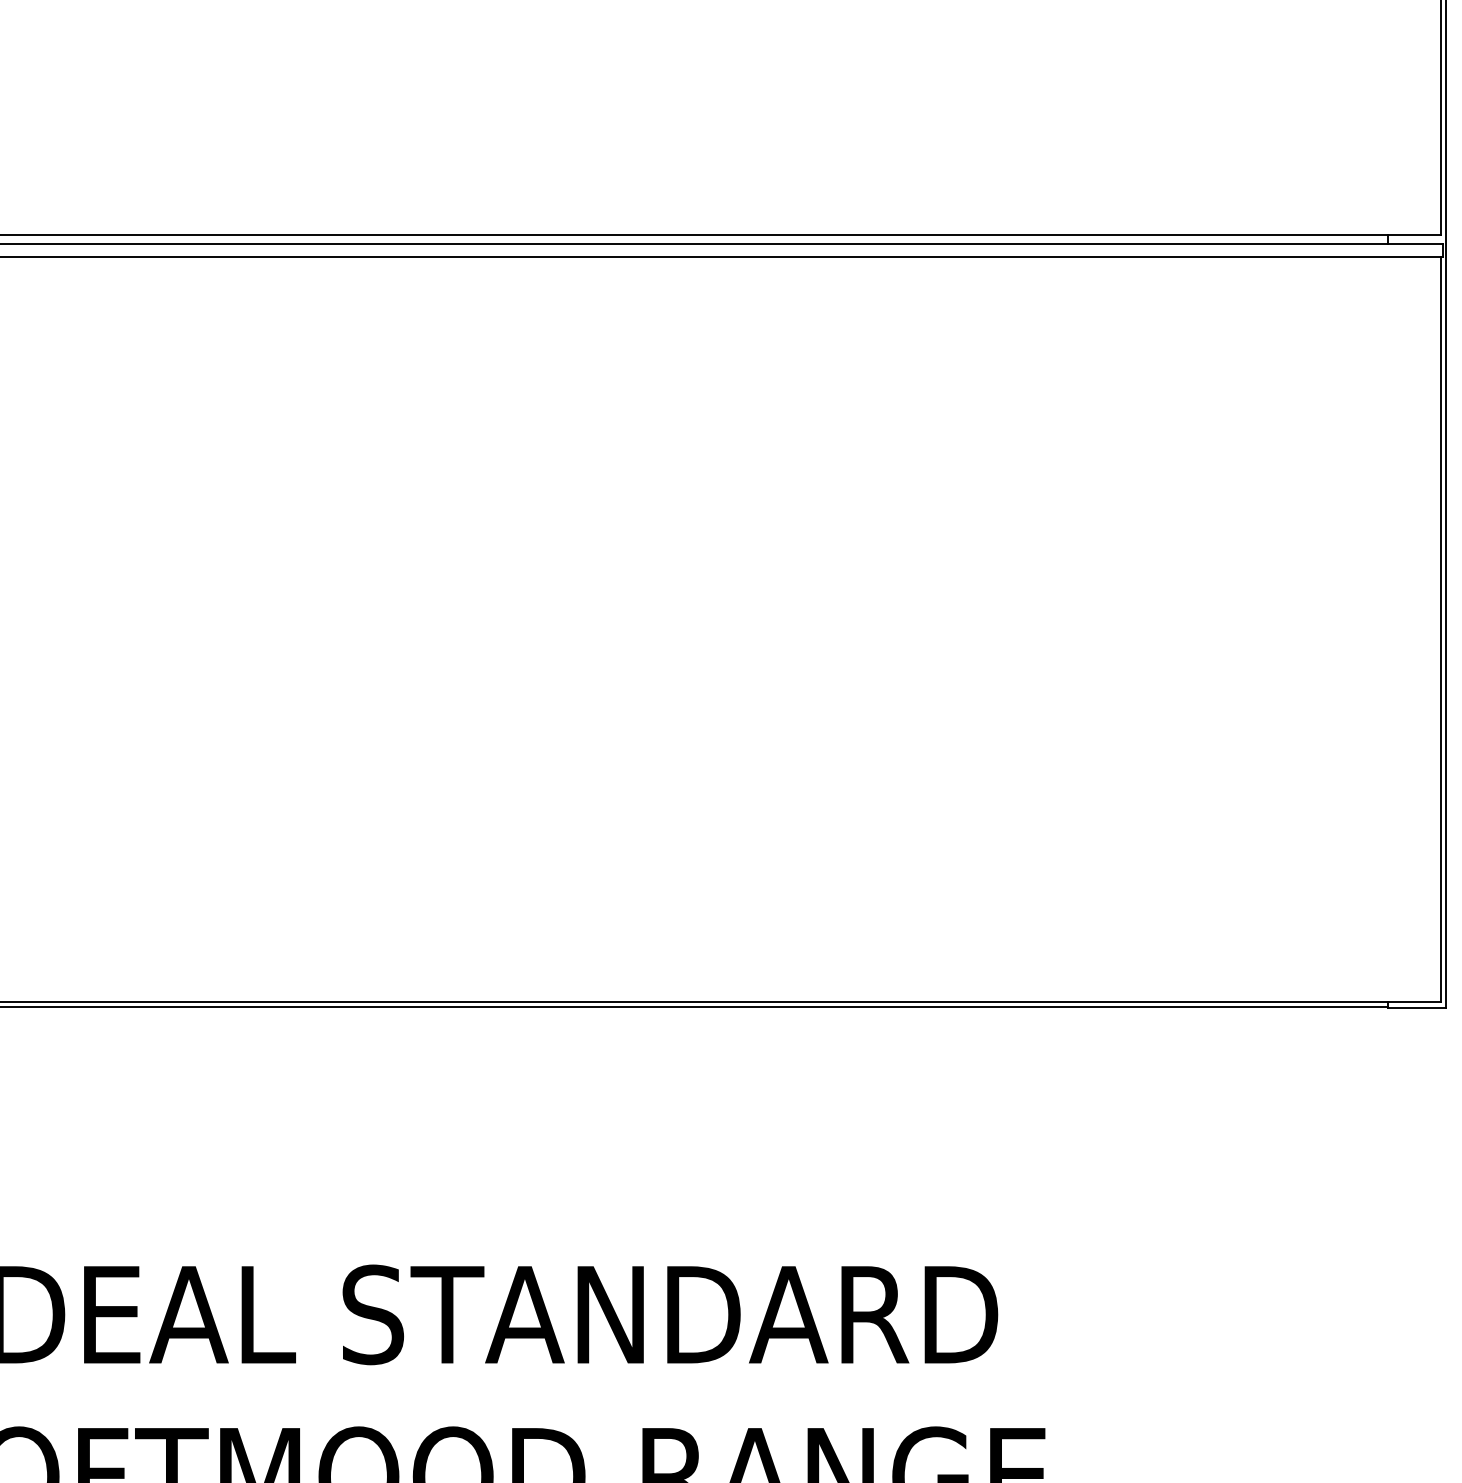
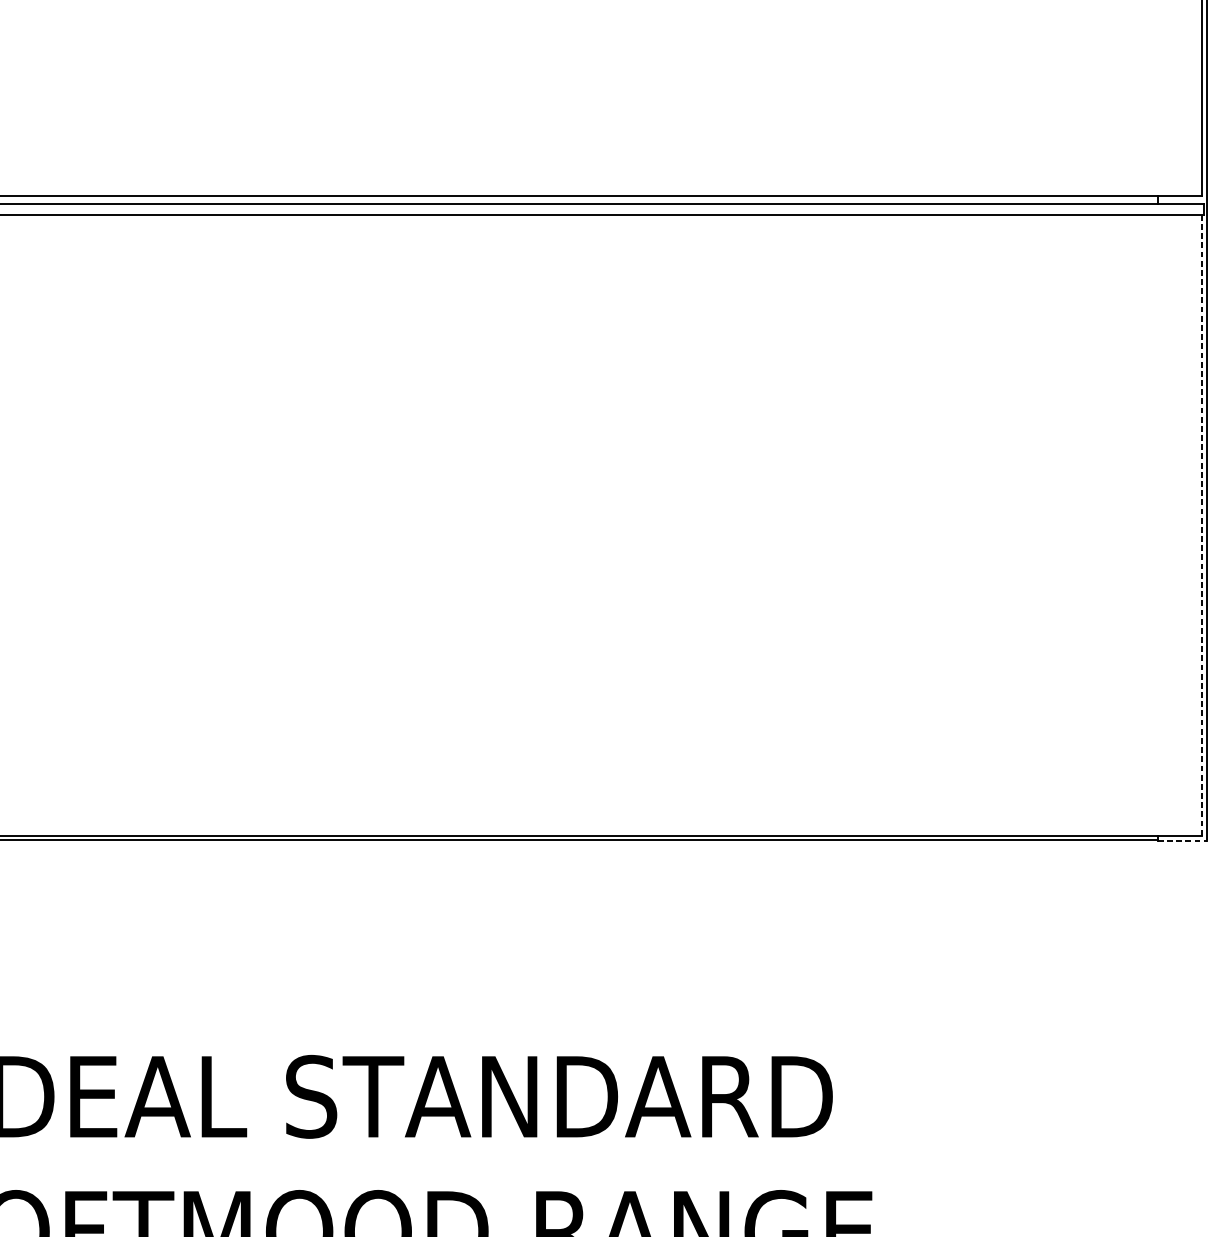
line: (1441, 629) -> (1202, 525), solid -> dashed
line: (1417, 1008) -> (1182, 841), solid -> dashed

